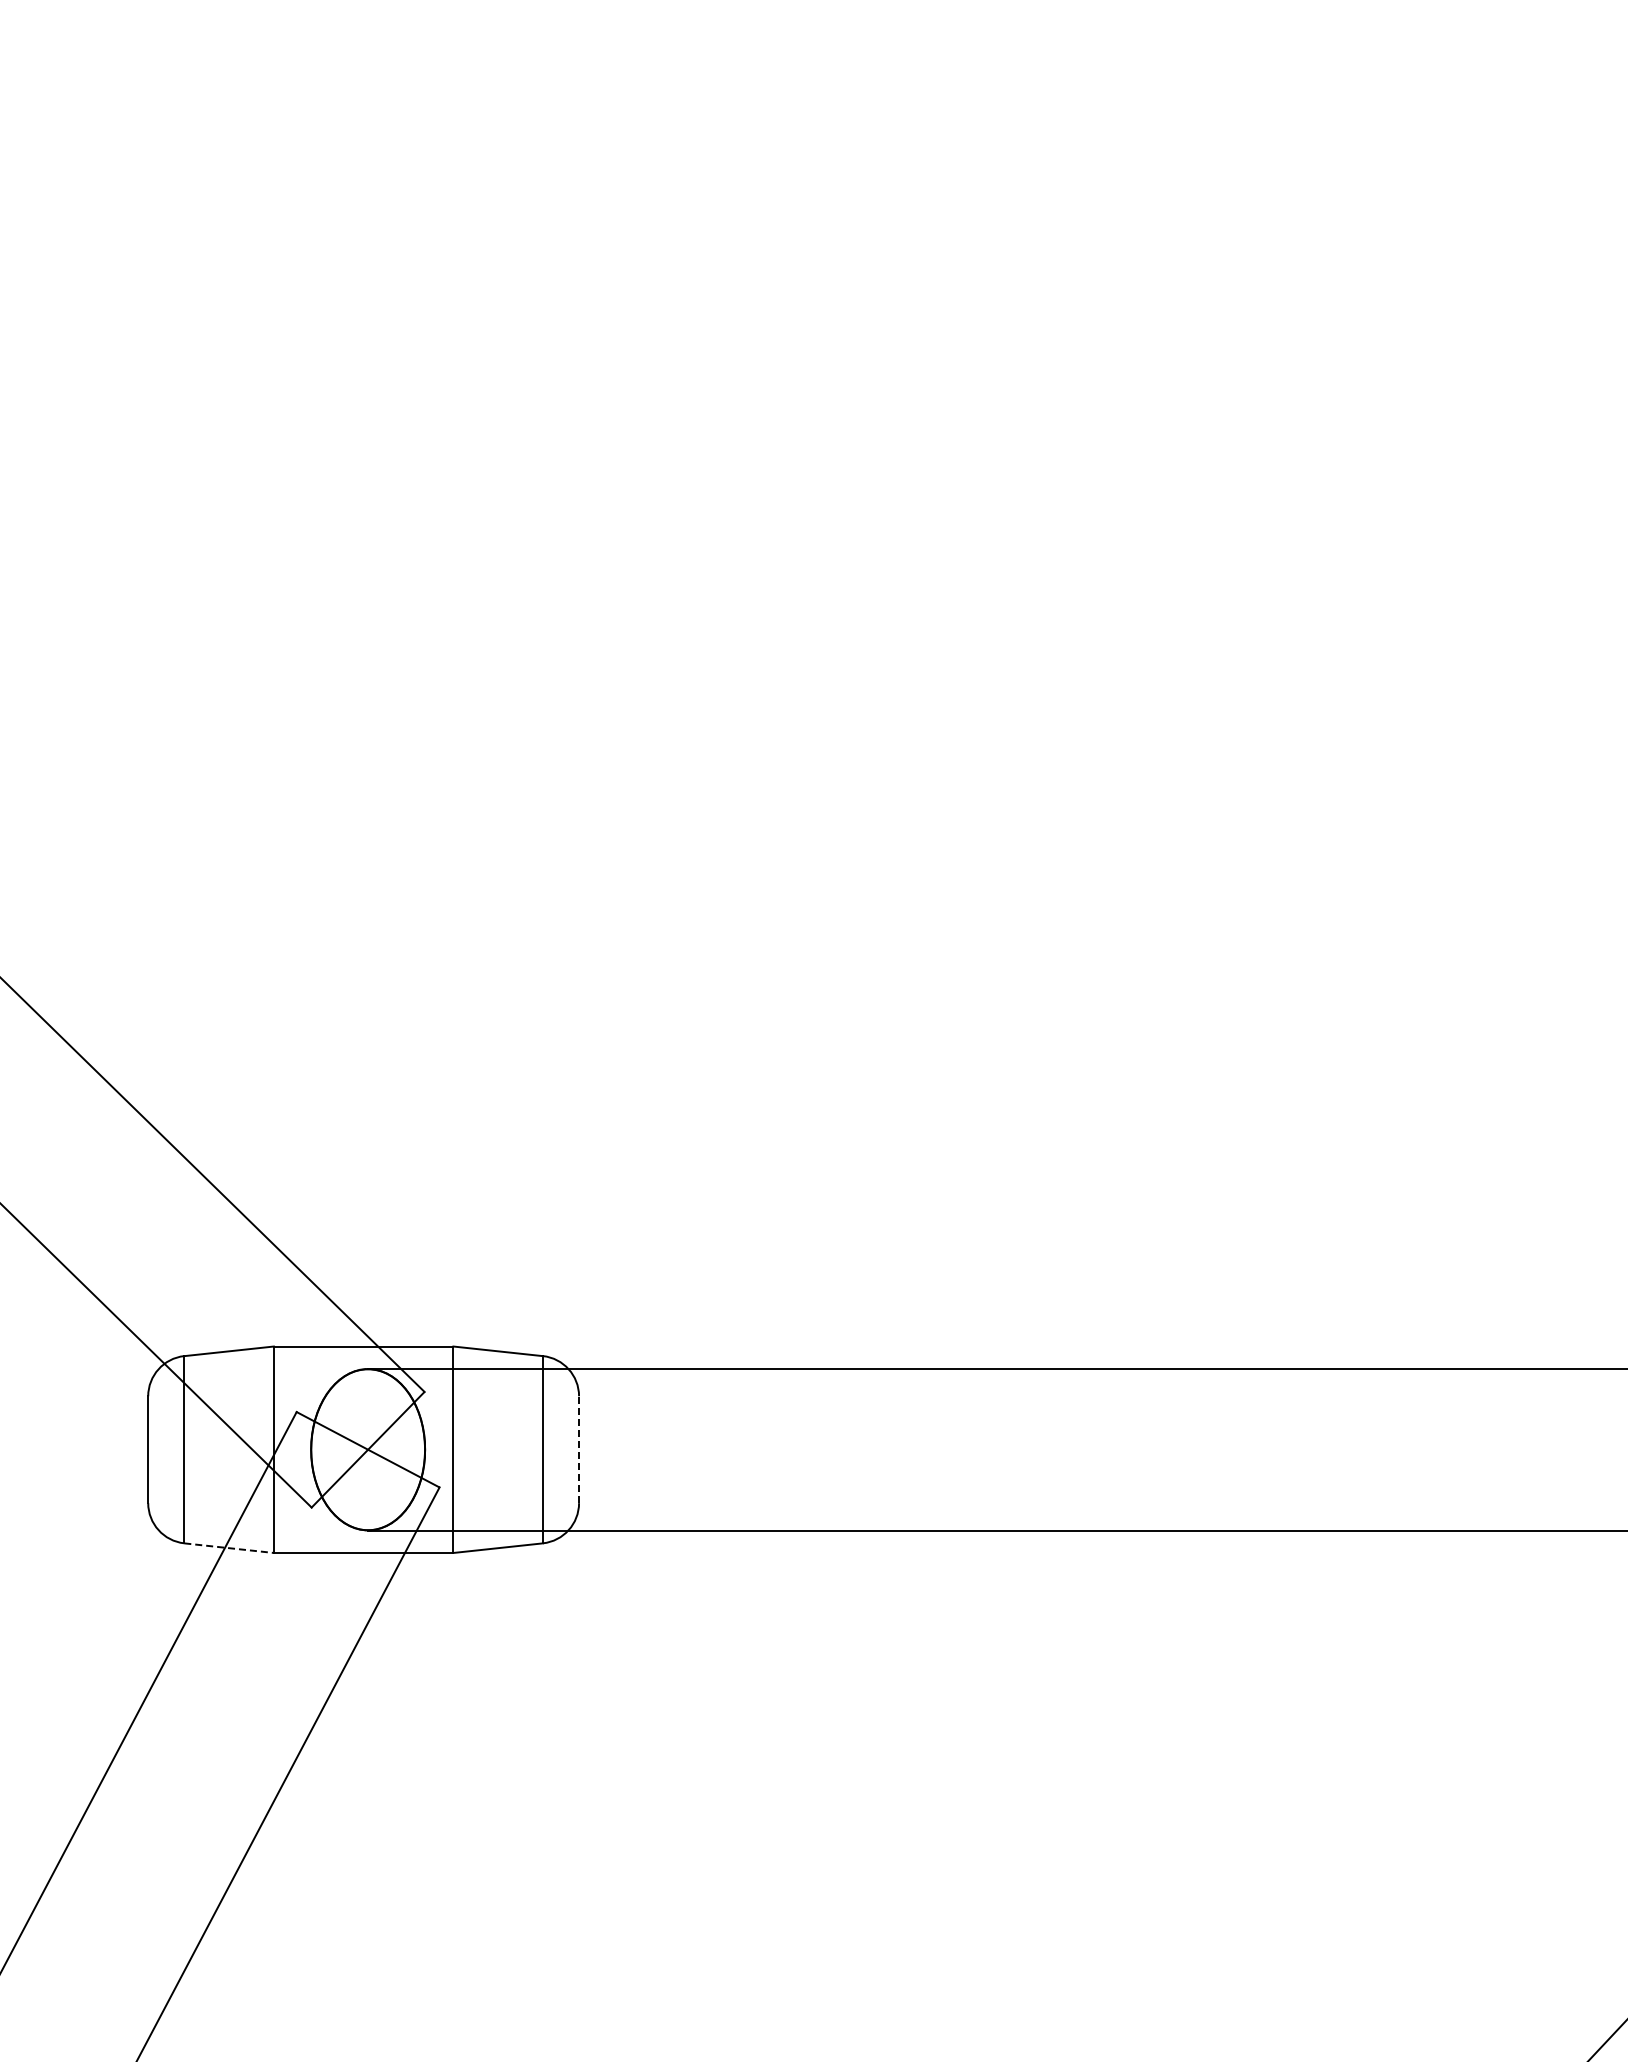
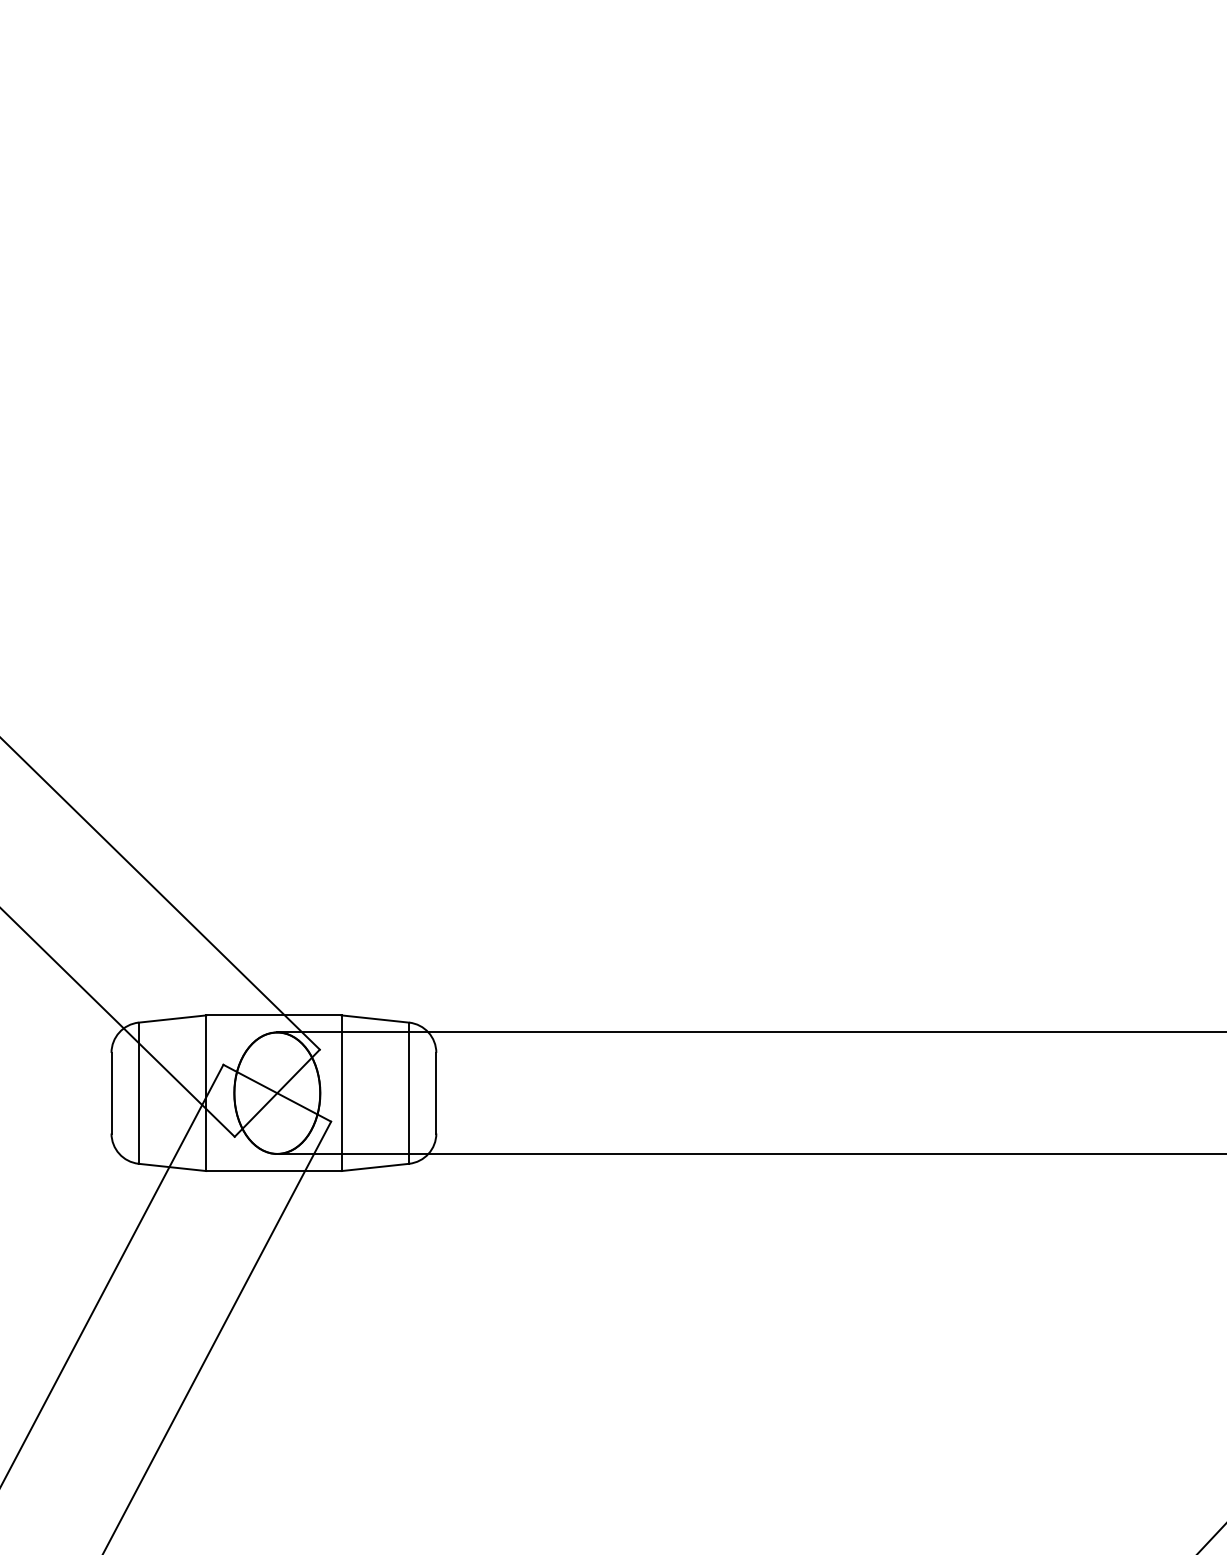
line: (579, 1449) -> (436, 1093), dashed -> solid
line: (229, 1548) -> (172, 1167), dashed -> solid

